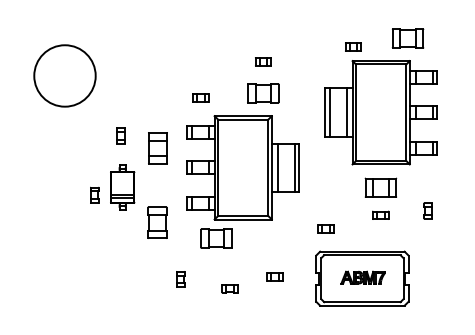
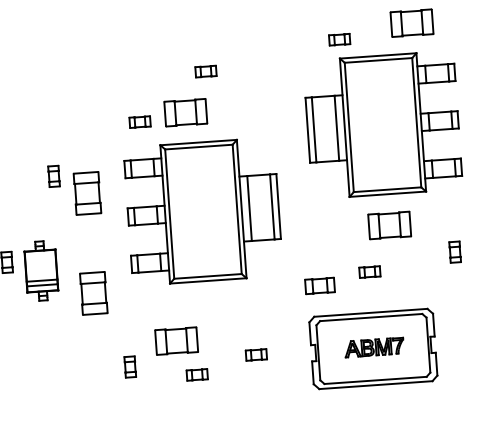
part: (263, 61) -> (206, 71), moved
part: (263, 93) -> (186, 112), moved
part: (120, 135) -> (53, 176), moved
part: (122, 187) -> (41, 271), moved
part: (380, 214) -> (369, 270), moved
part: (325, 228) -> (319, 285), size x1.4
part: (216, 238) -> (176, 340), moved

